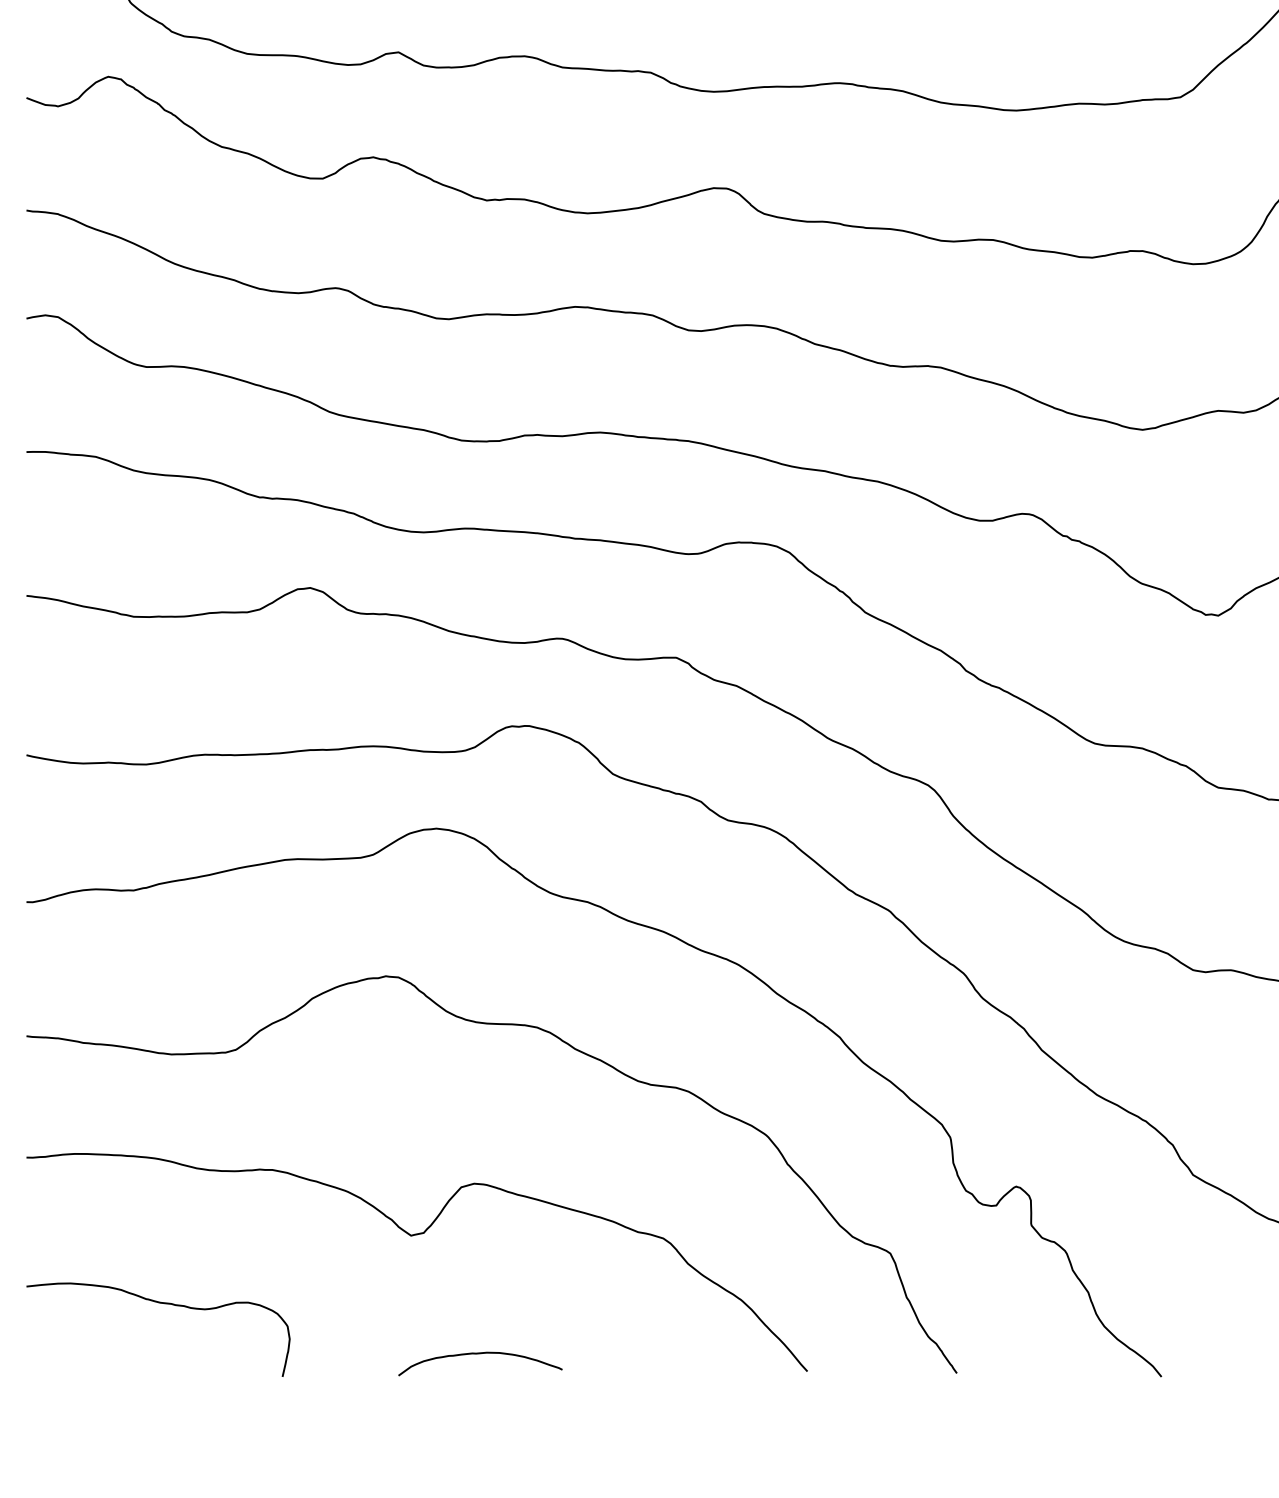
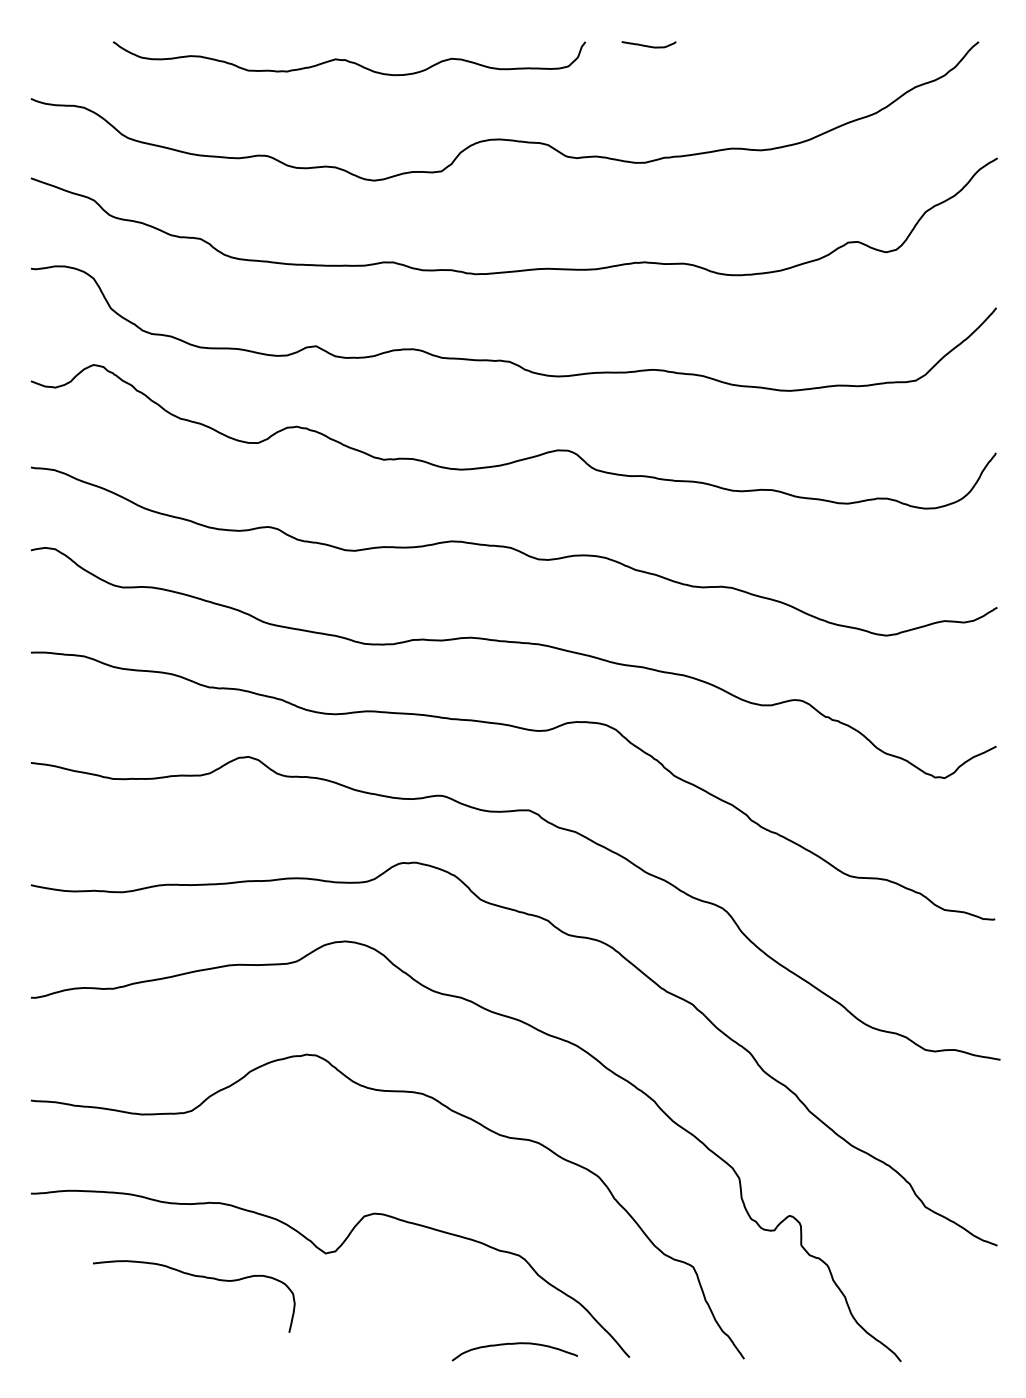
curve: (164, 1304) -> (198, 1277), moved
curve: (479, 1354) -> (514, 1344), moved

